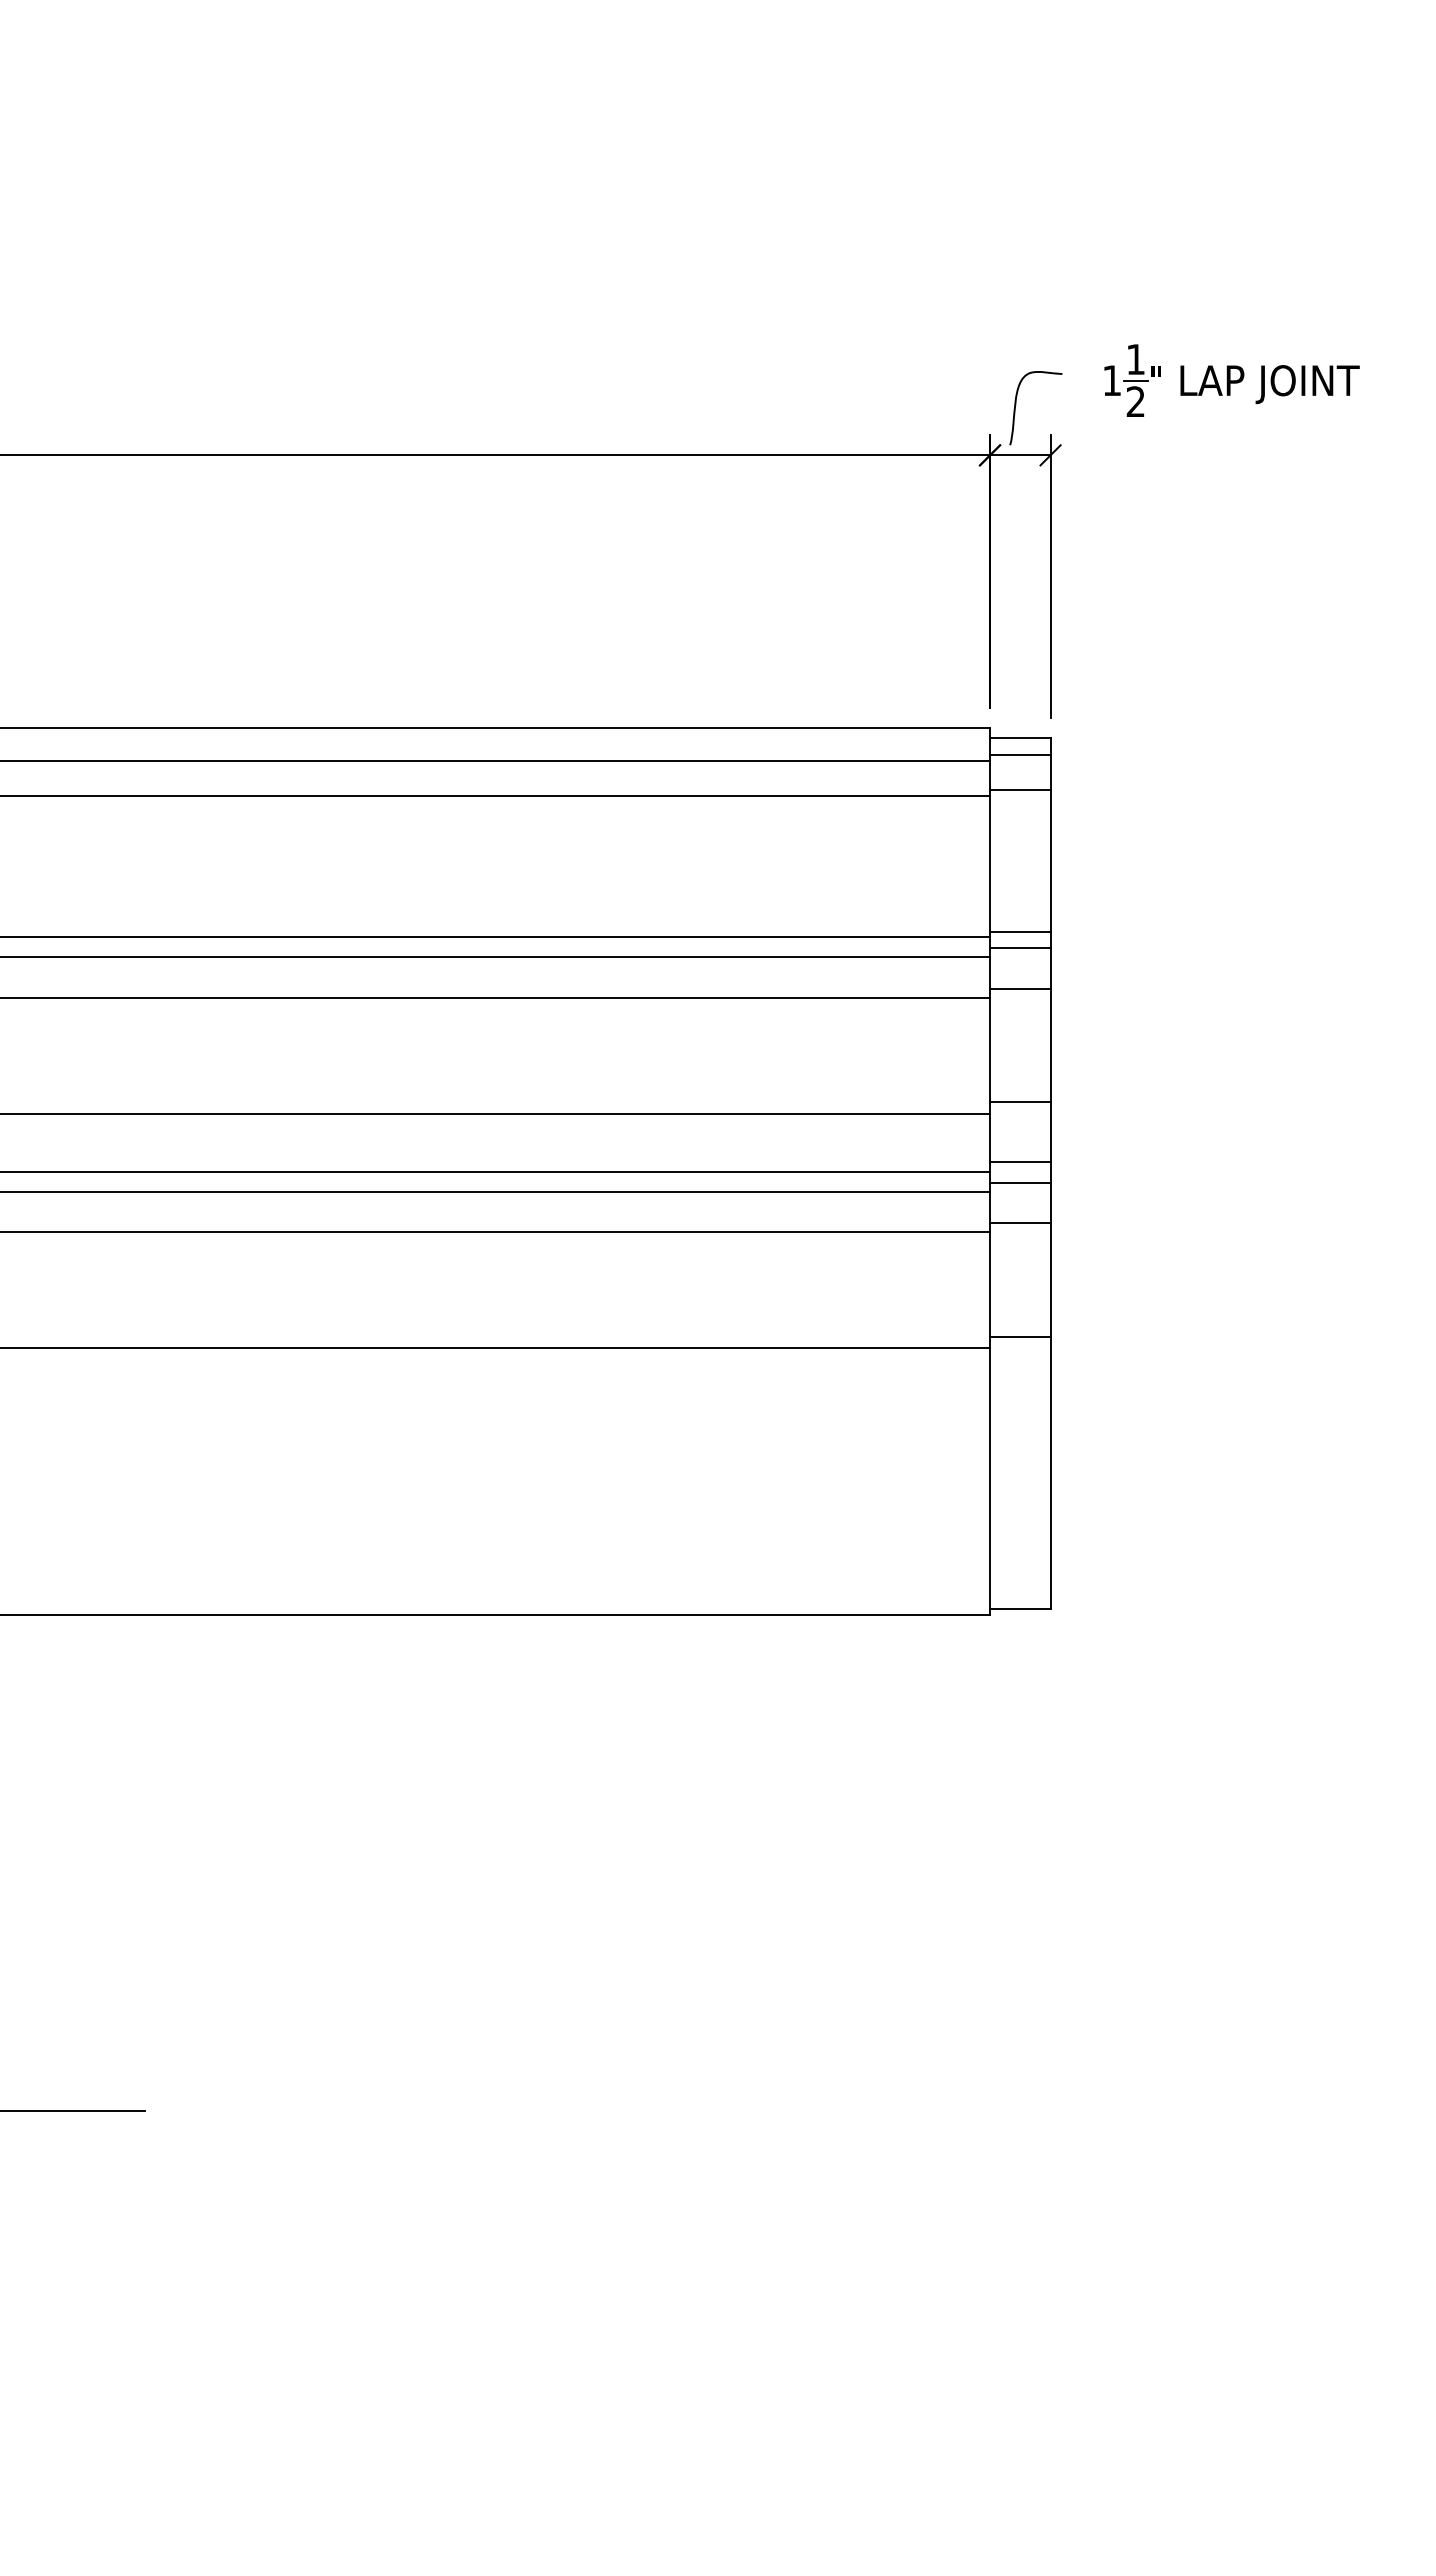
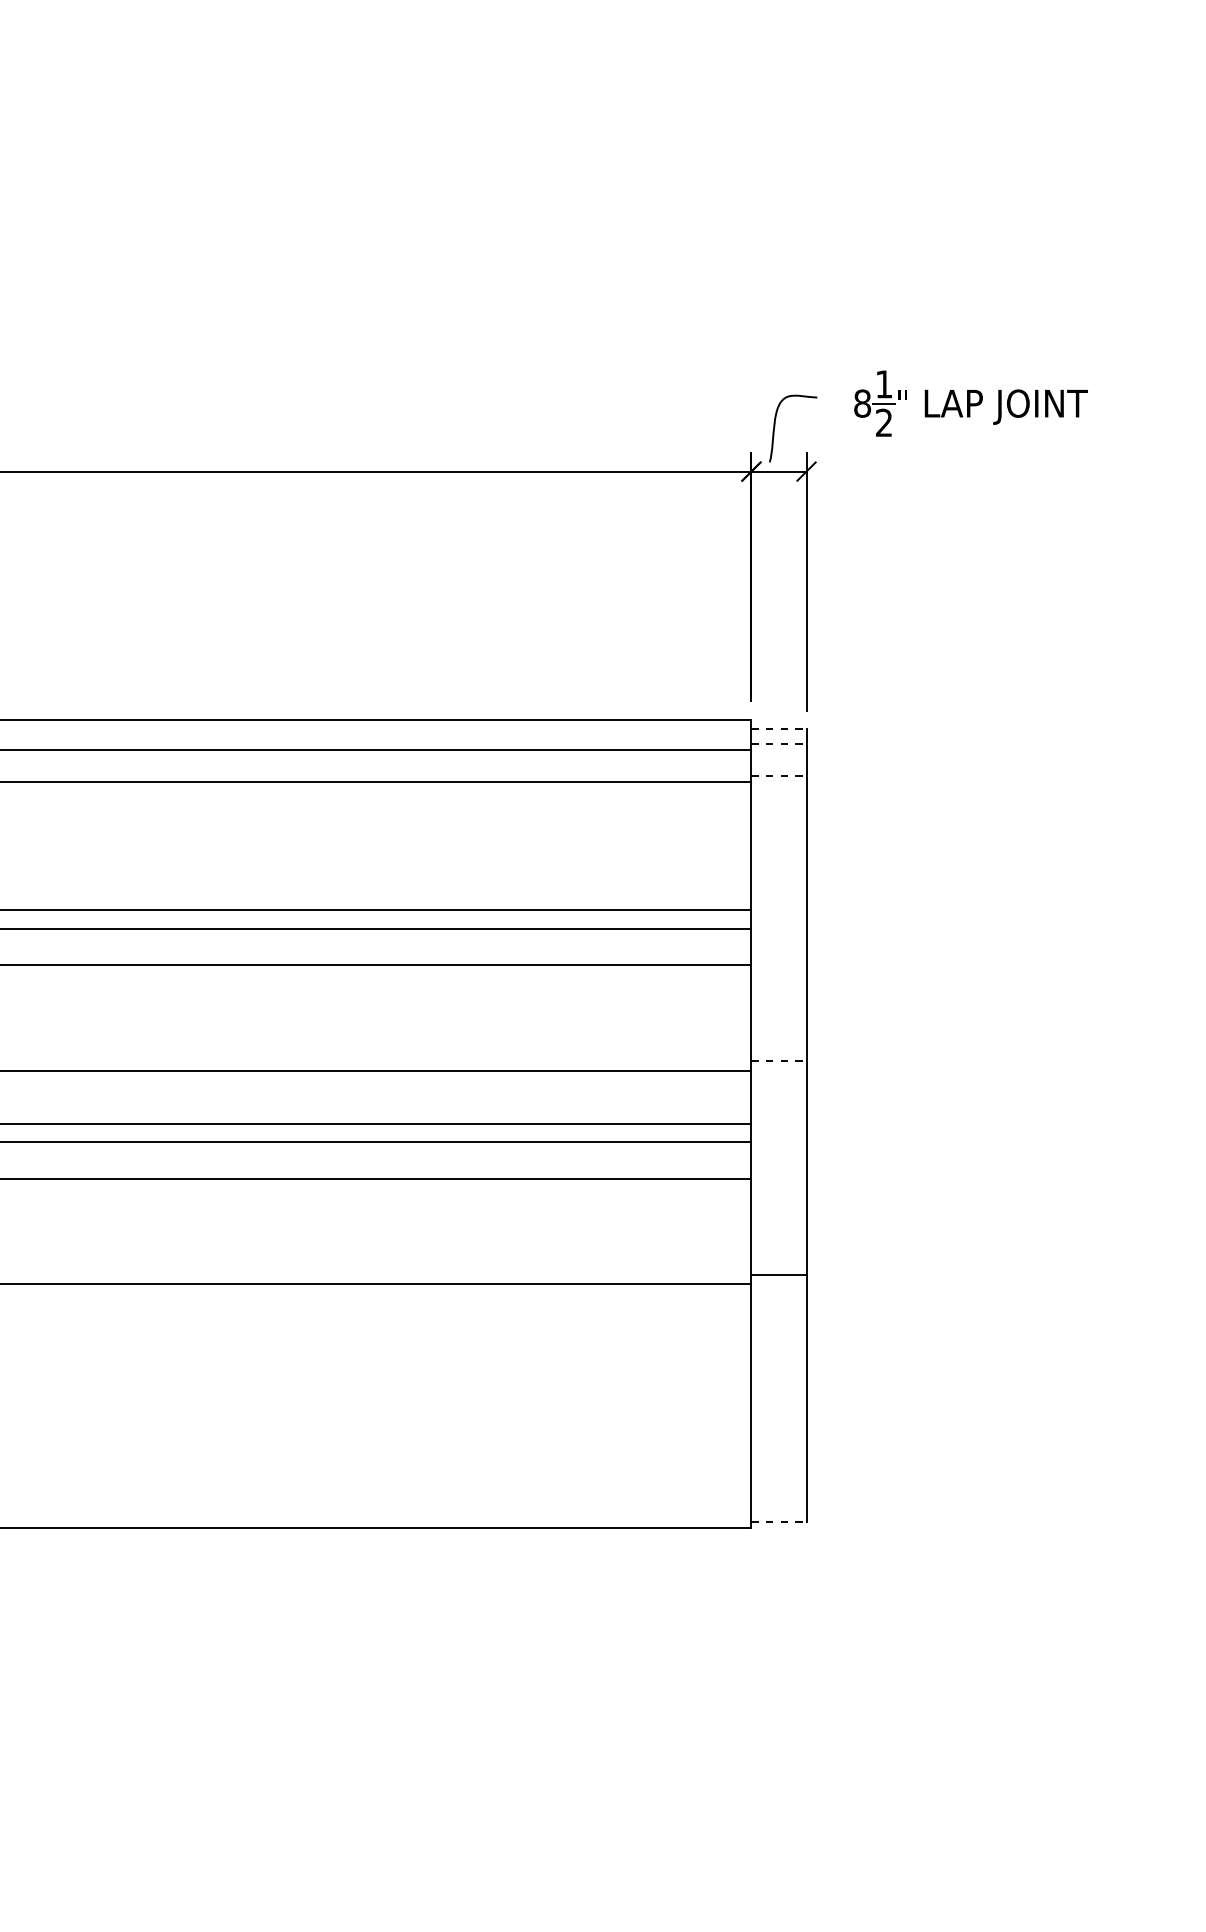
text: (1112, 380) -> (862, 403), 1 -> 8
line: (1020, 738) -> (779, 729), solid -> dashed
line: (1020, 754) -> (779, 743), solid -> dashed
line: (1020, 789) -> (779, 775), solid -> dashed
line: (1020, 931) -> (779, 905), removed
line: (1020, 948) -> (779, 920), removed
line: (1020, 988) -> (779, 956), removed
line: (1020, 1102) -> (779, 1060), solid -> dashed
line: (1020, 1161) -> (779, 1114), removed
line: (1020, 1183) -> (779, 1134), removed
line: (1020, 1223) -> (779, 1170), removed
line: (1020, 1609) -> (779, 1522), solid -> dashed

